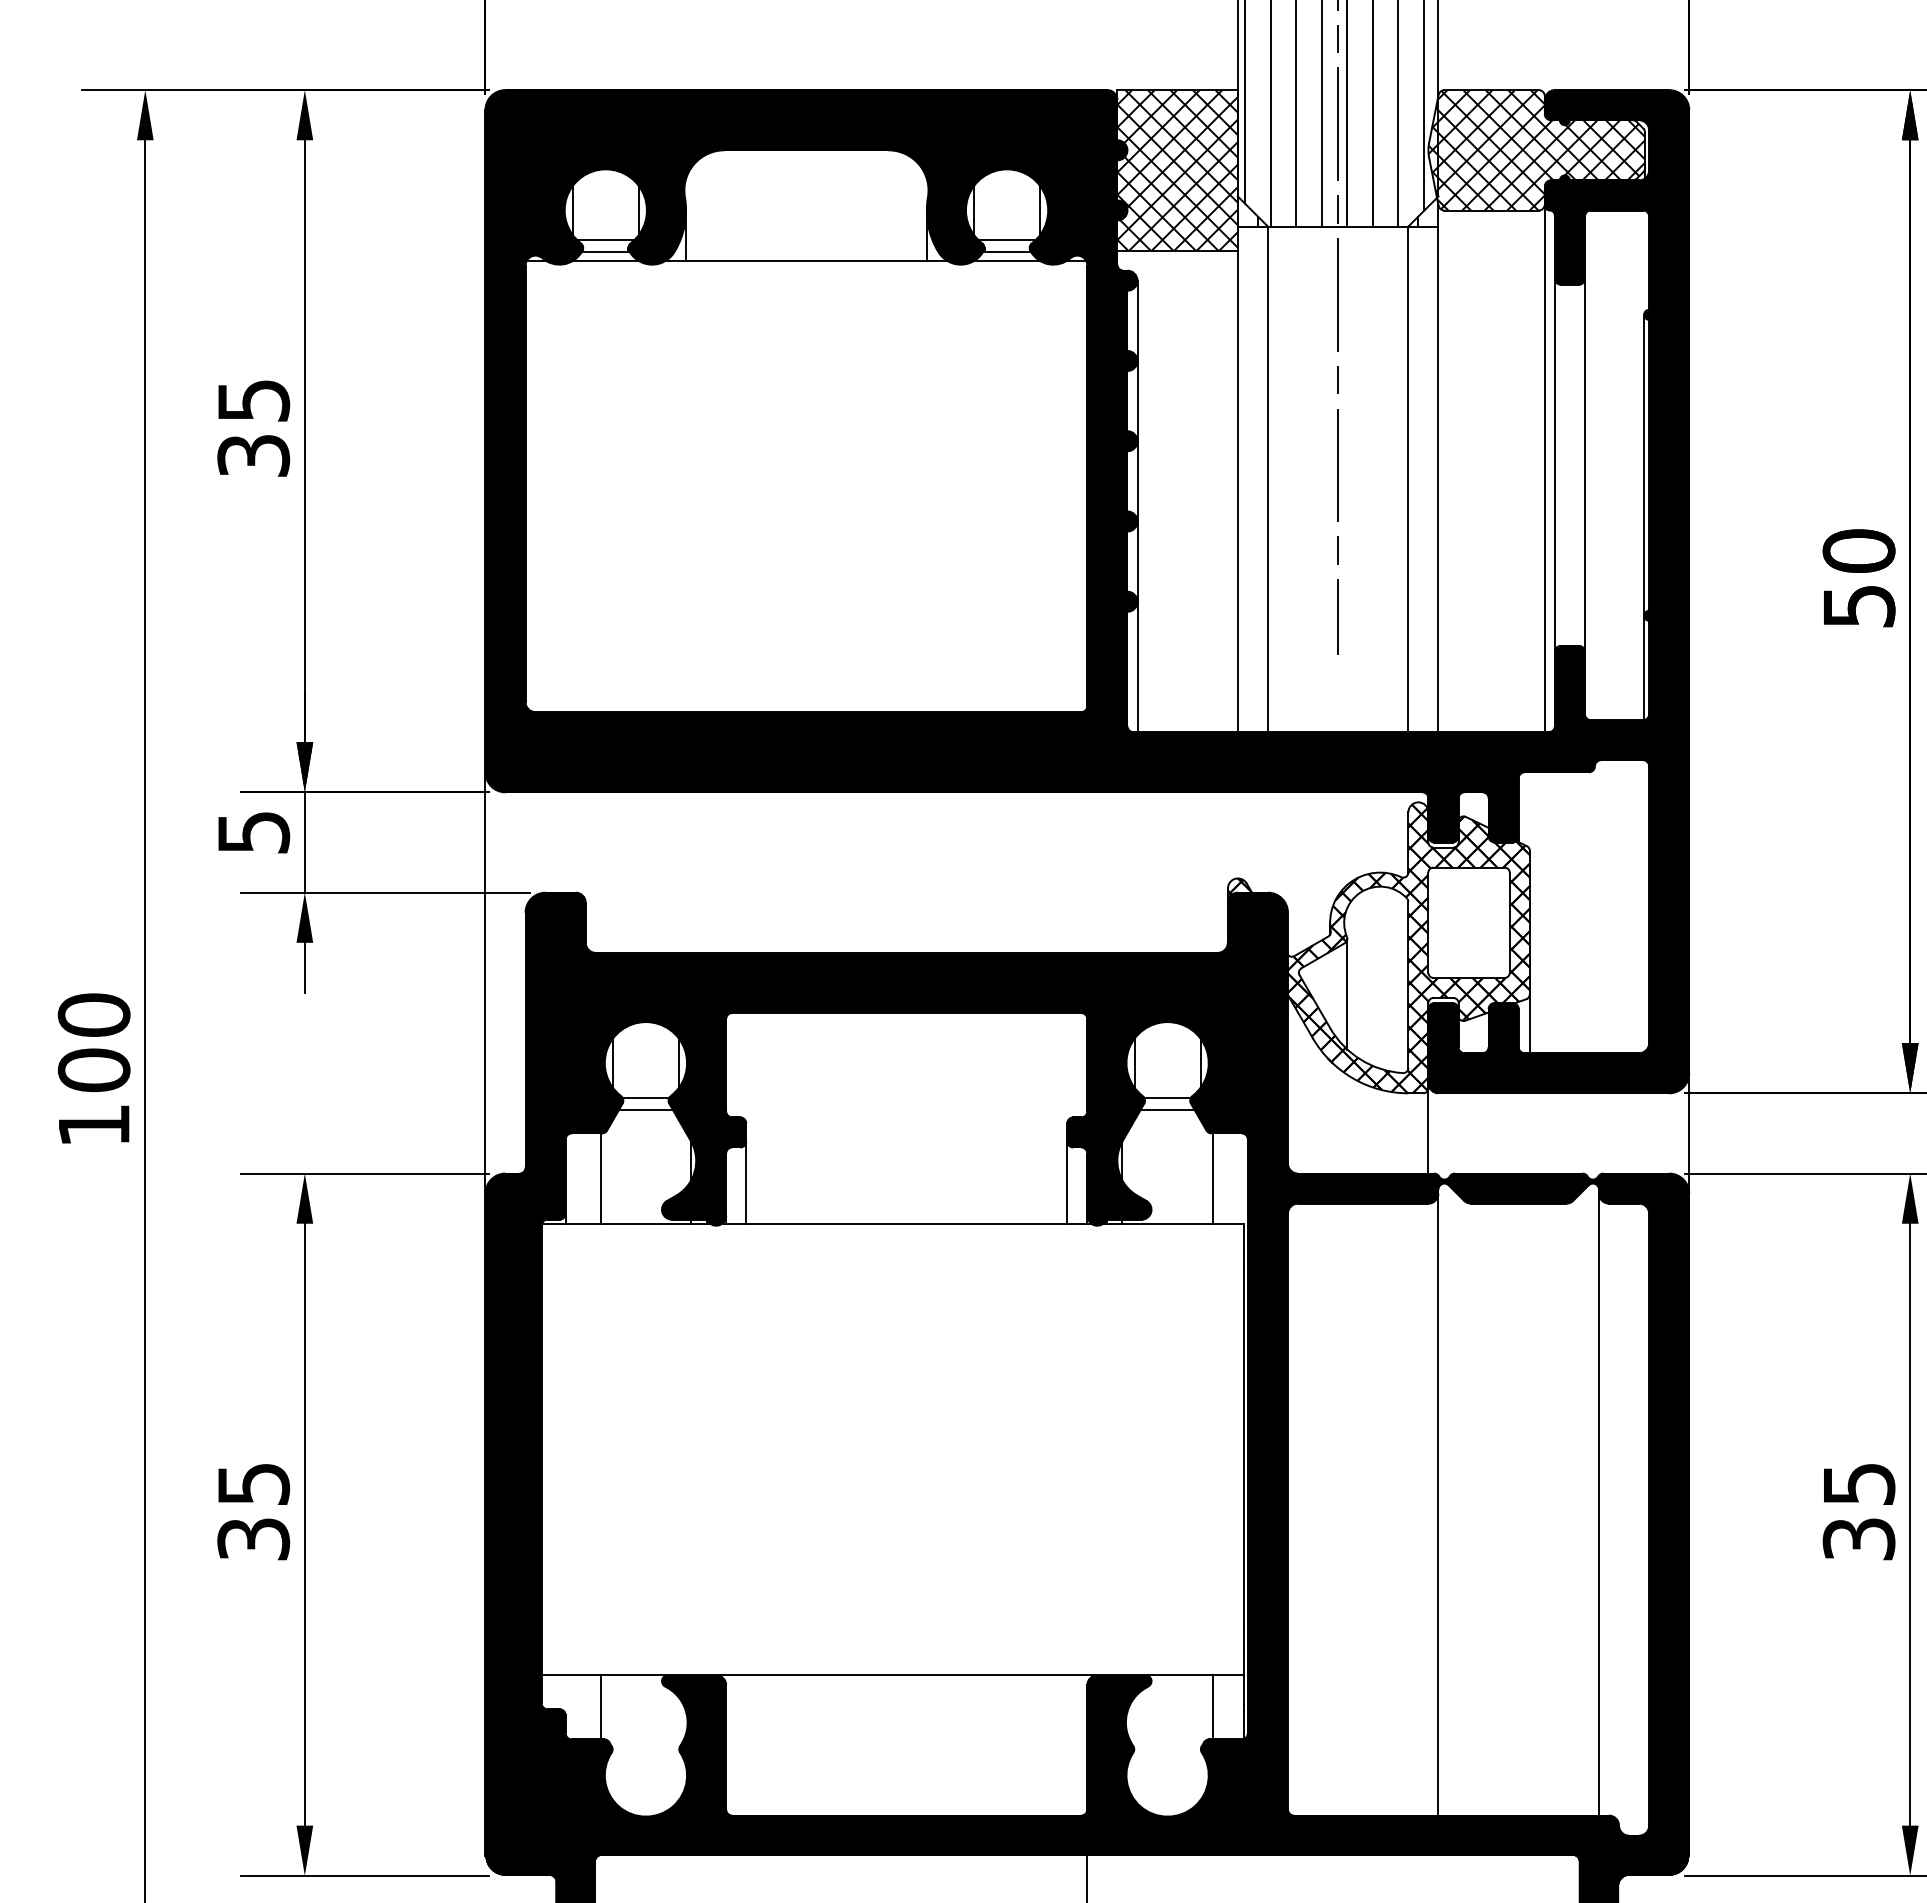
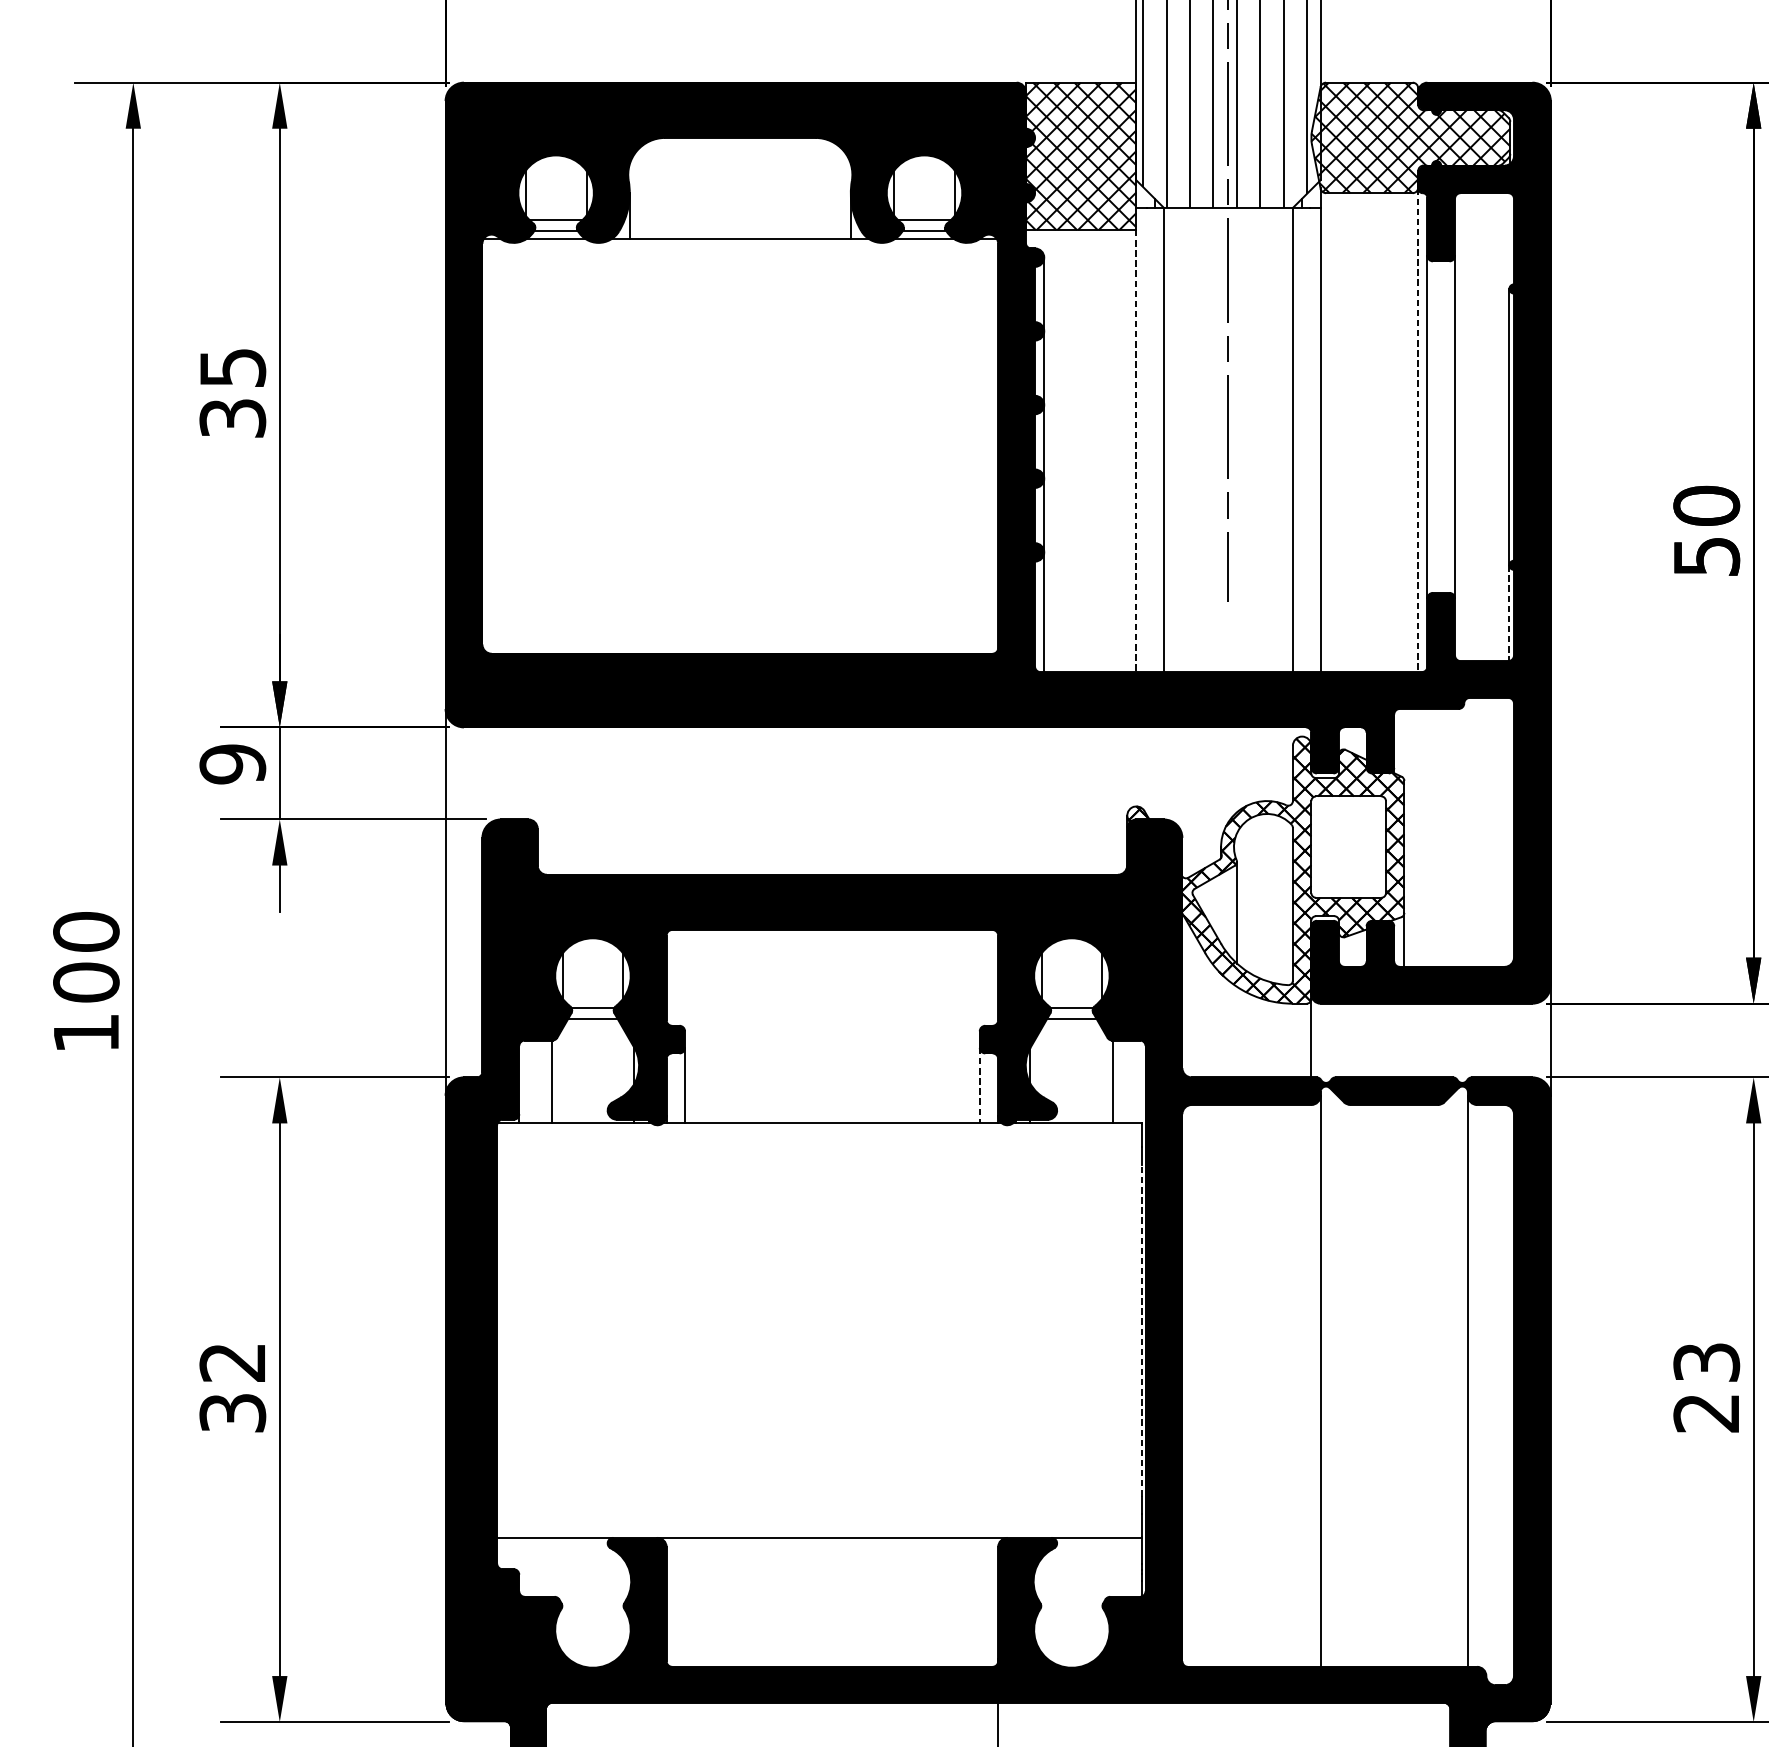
line: (1544, 469) -> (1417, 430), solid -> dashed
line: (1237, 491) -> (1136, 451), solid -> dashed
line: (1644, 668) -> (1509, 613), solid -> dashed
text: (253, 832) -> (232, 764), 5 -> 9
line: (1067, 1183) -> (979, 1086), solid -> dashed
line: (1243, 1449) -> (1141, 1330), solid -> dashed
text: (253, 1484) -> (232, 1362), 35 -> 32
text: (1858, 1511) -> (1706, 1387), 35 -> 23
line: (600, 1707) -> (551, 1567), removed
line: (1212, 1707) -> (1113, 1567), removed

